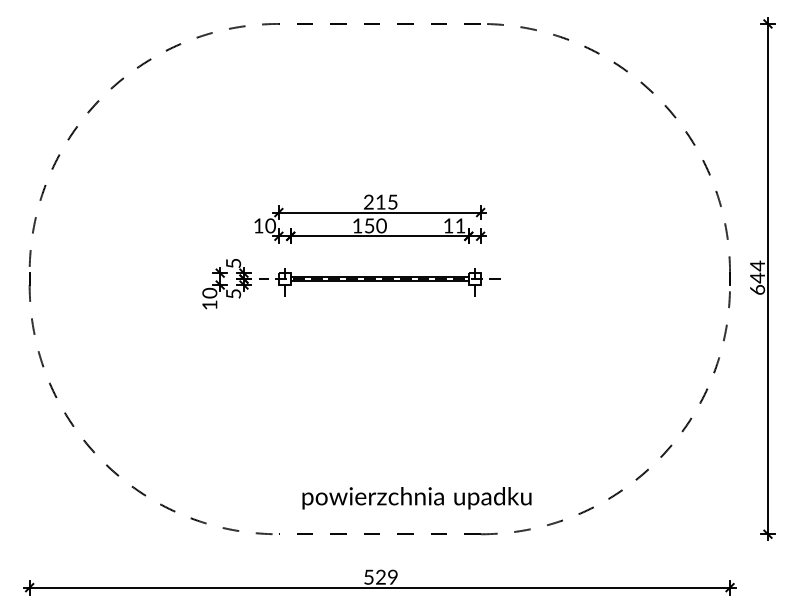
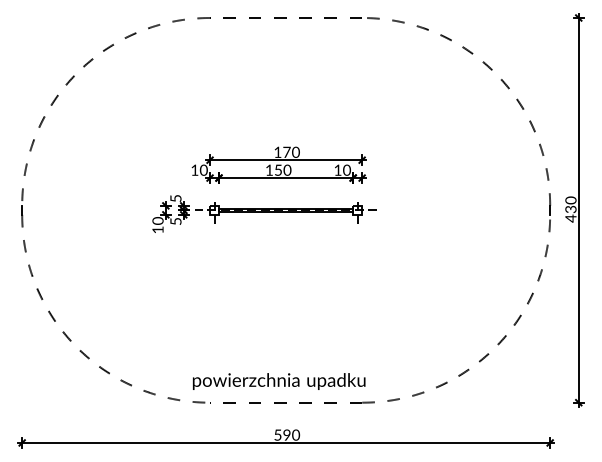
text: (380, 201) -> (286, 151), 215 -> 170
text: (459, 224) -> (346, 169), 11 -> 10
text: (756, 277) -> (570, 209), 644 -> 430
text: (417, 498) -> (279, 381), moved
text: (386, 577) -> (291, 435), 529 -> 590

